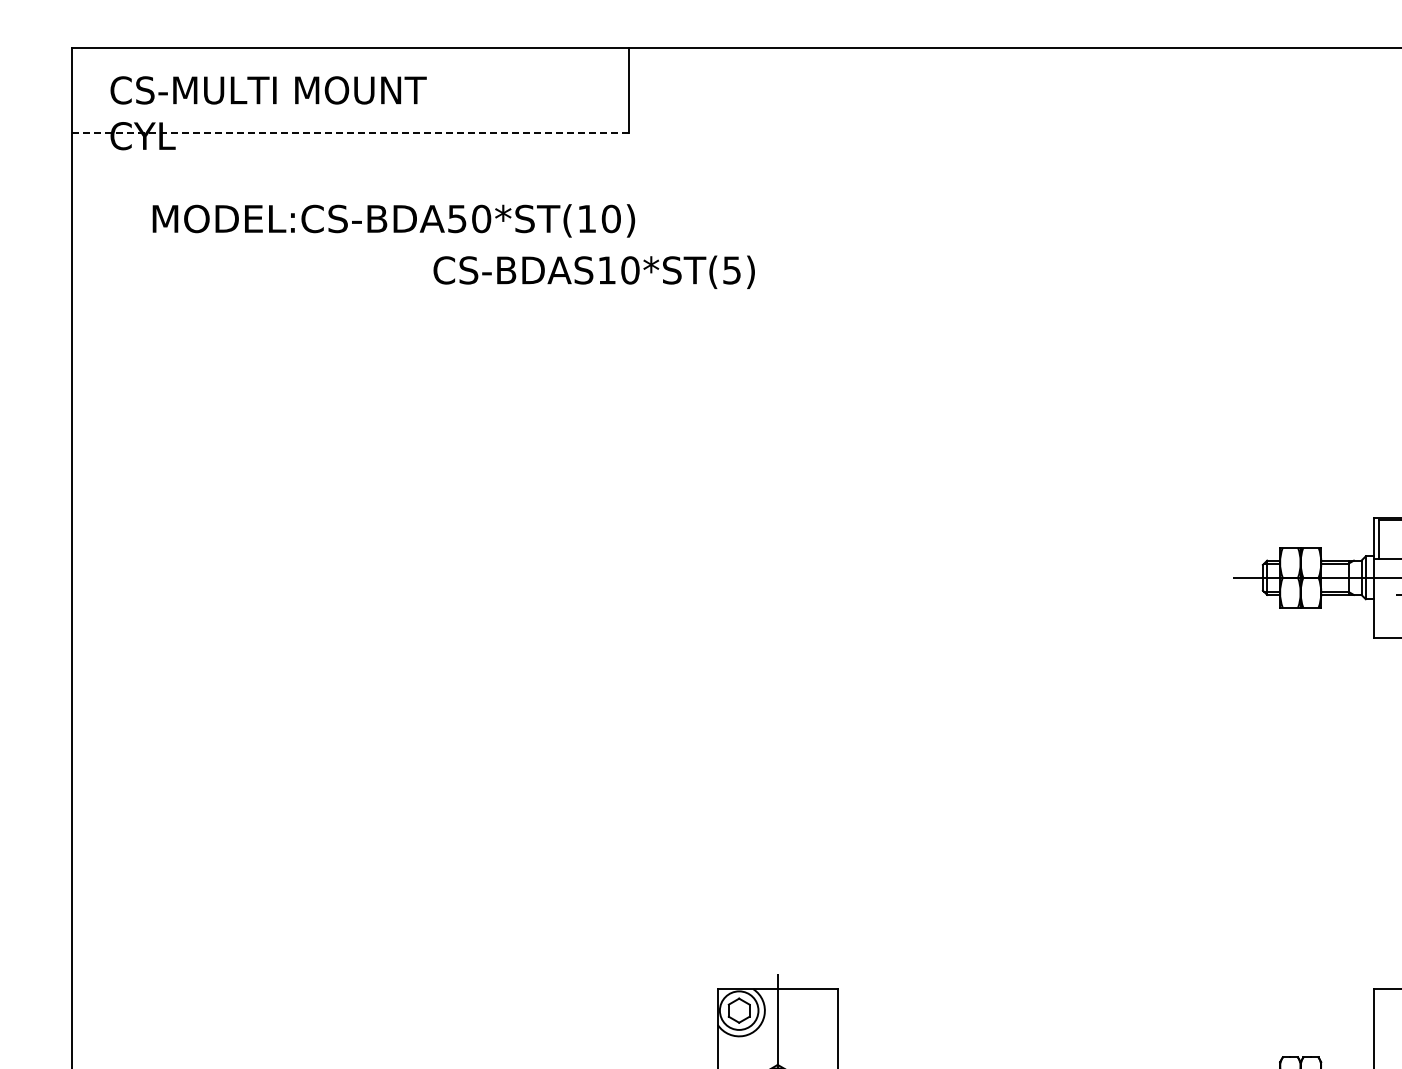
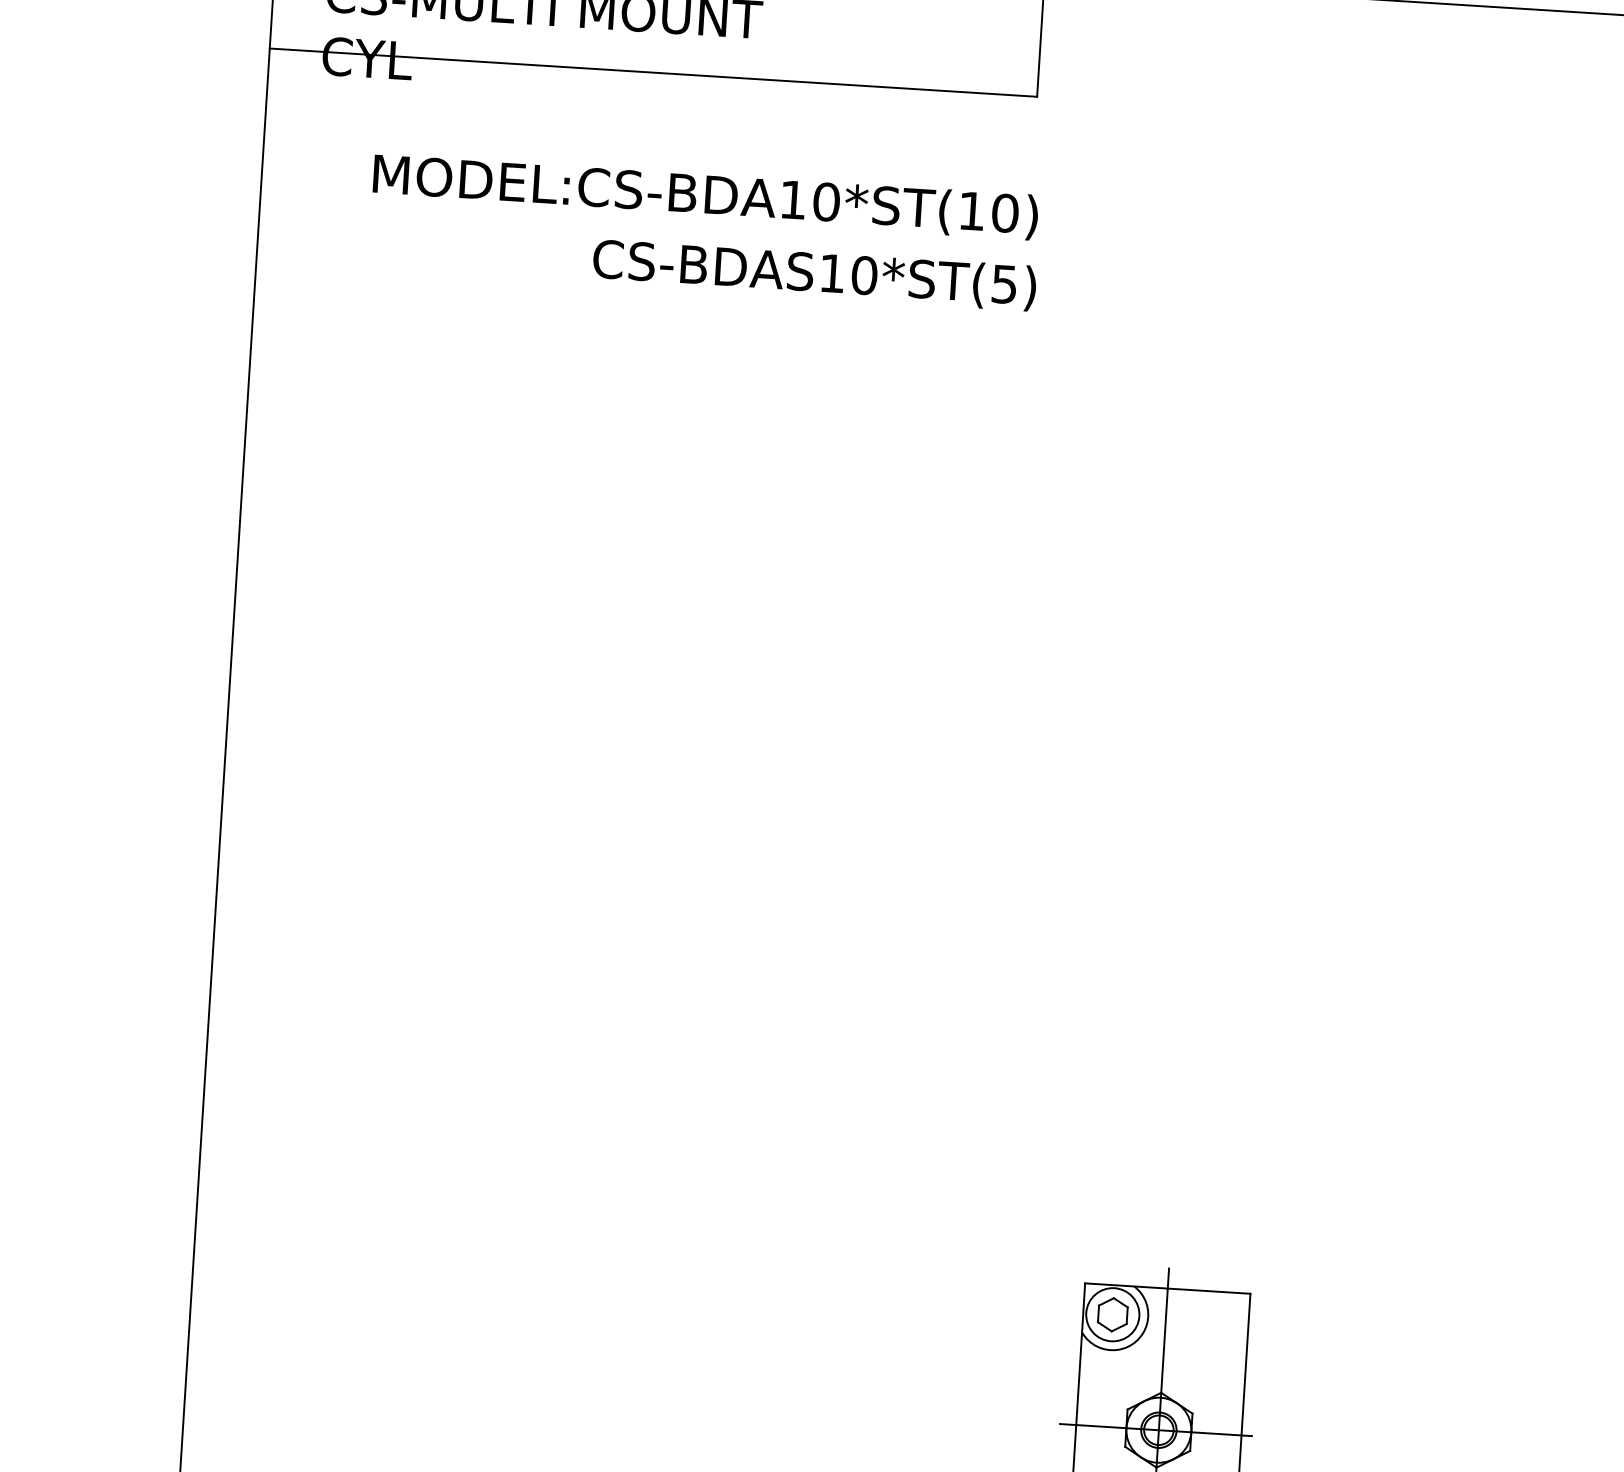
line: (350, 133) -> (653, 72), dashed -> solid
text: (457, 219) -> (793, 200), MODEL:CS-BDA50*ST(10) -> MODEL:CS-BDA10*ST(10)
text: (593, 271) -> (813, 273), moved

